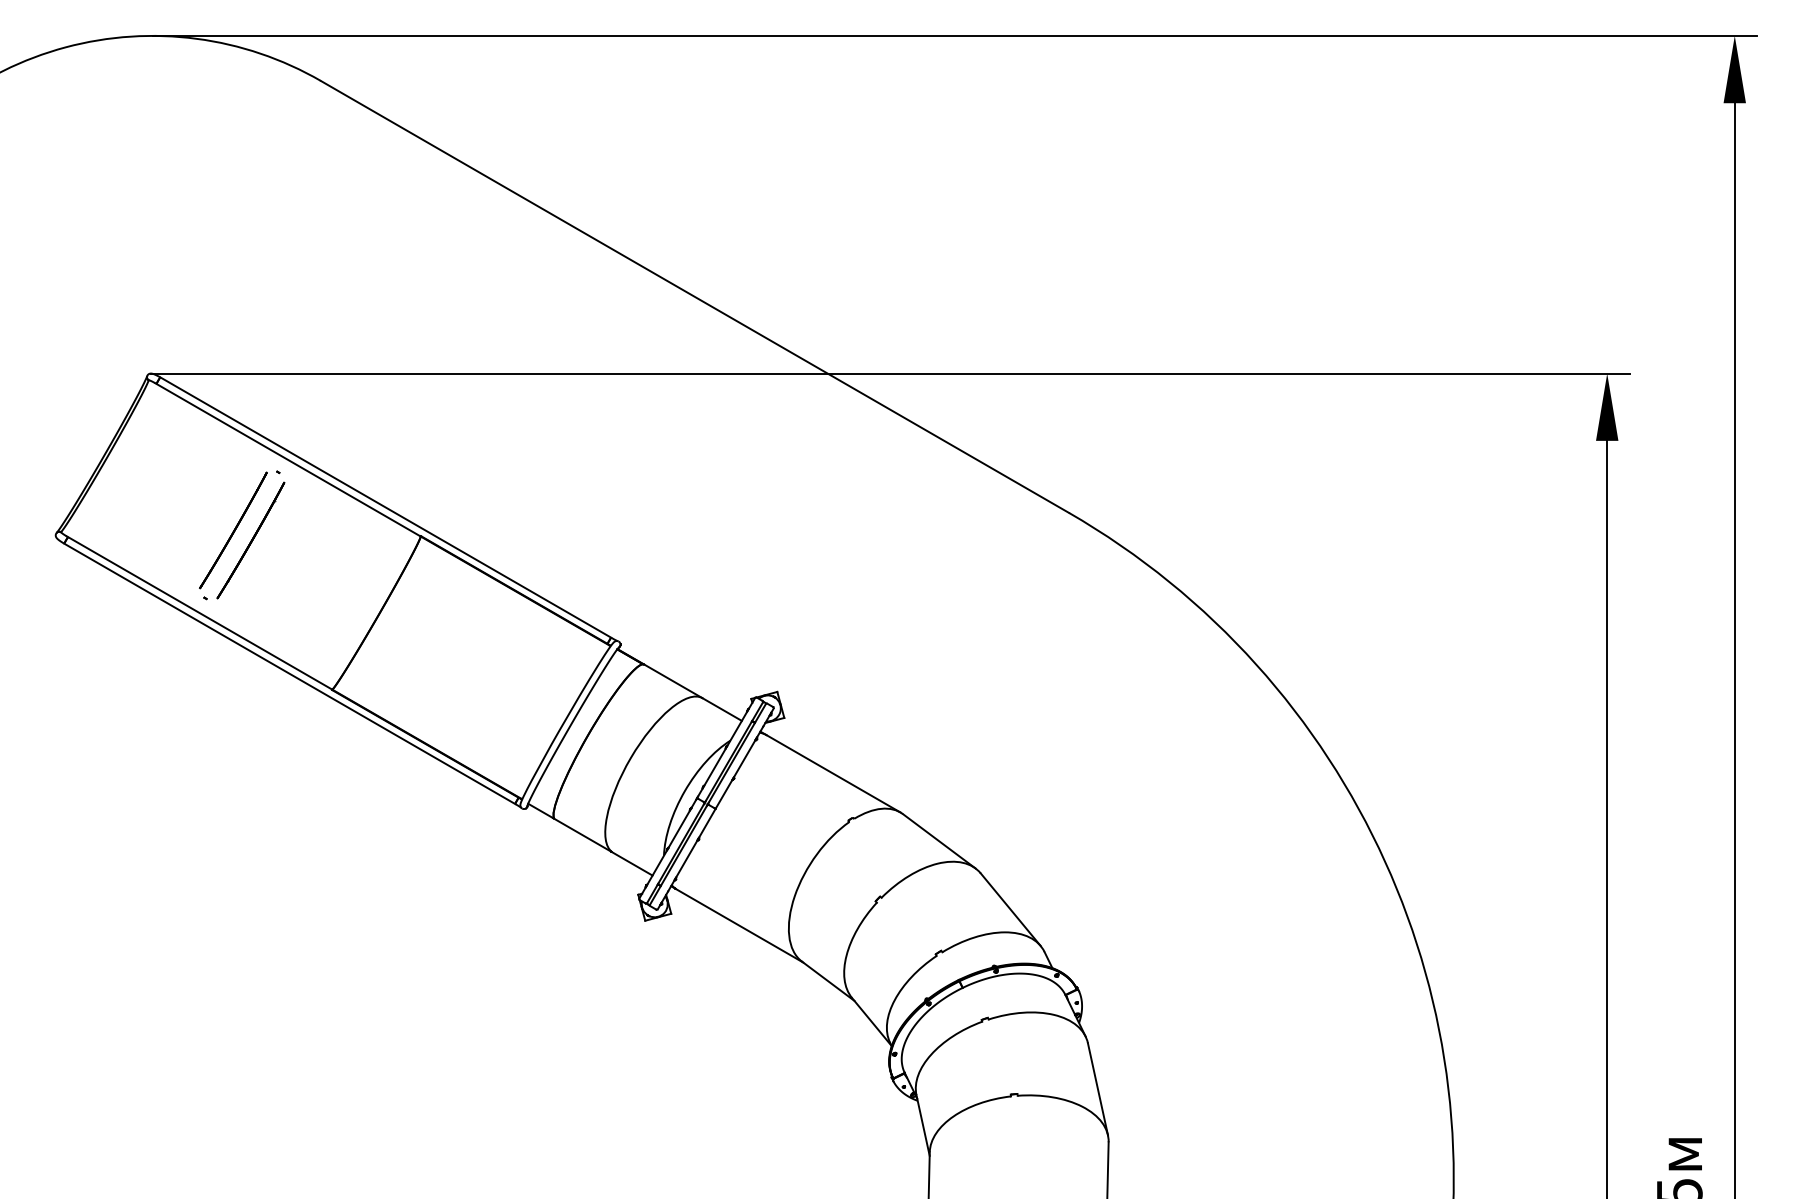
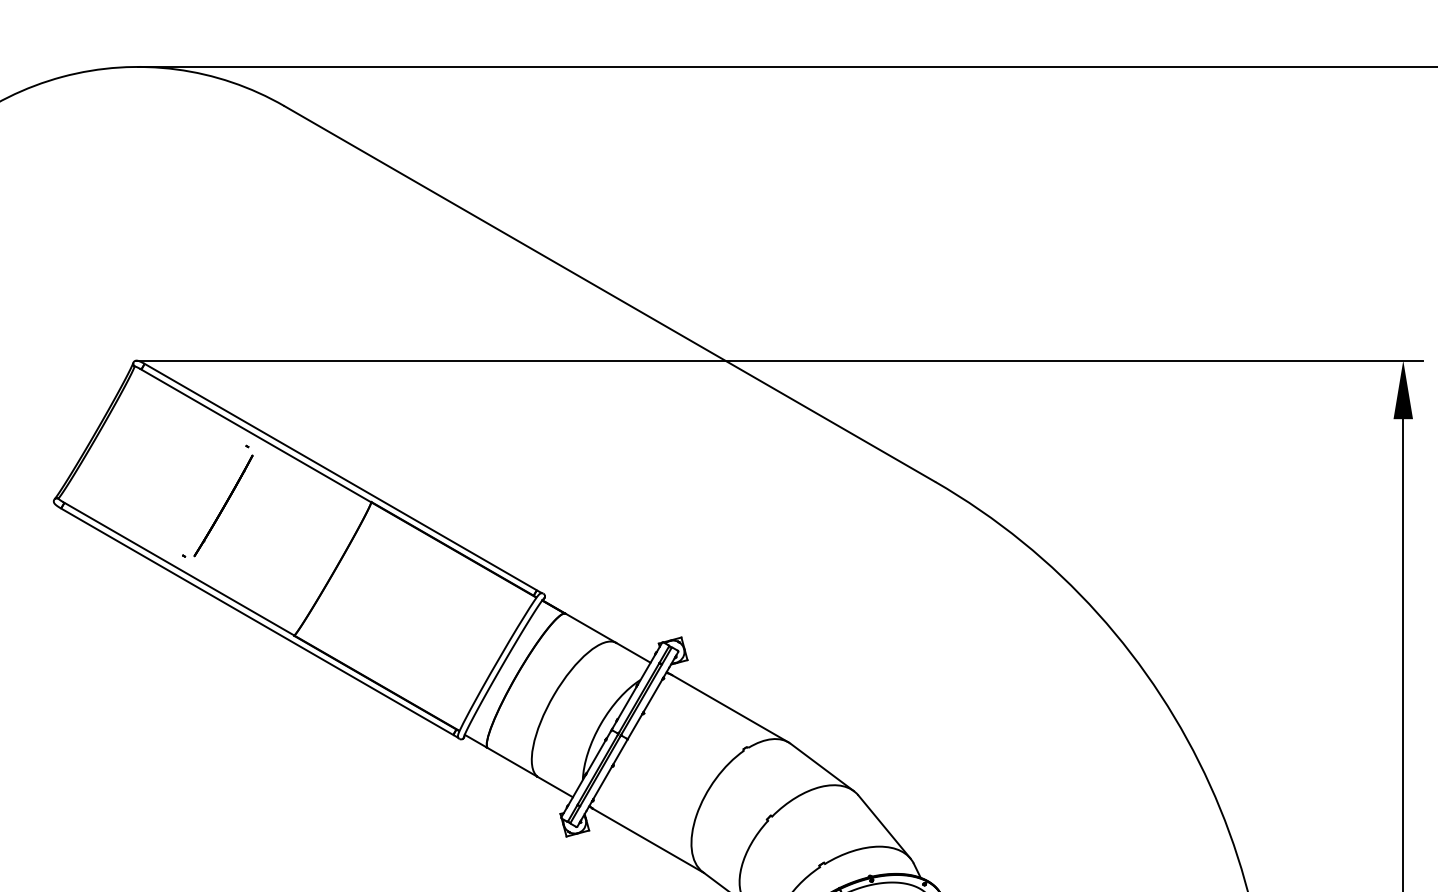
line: (233, 530) -> (208, 497), removed

